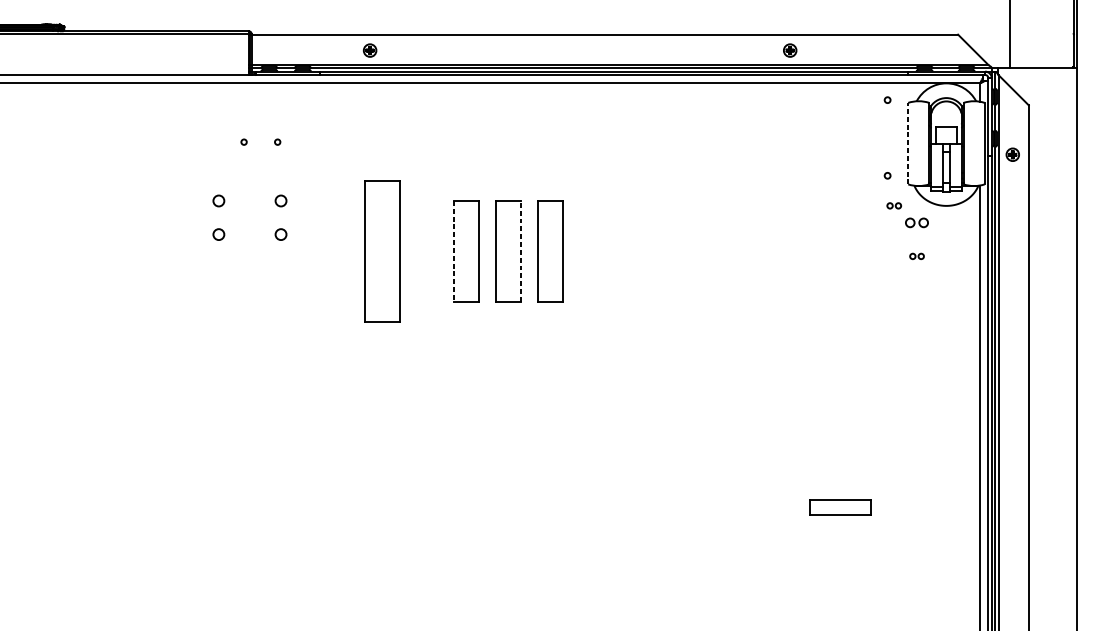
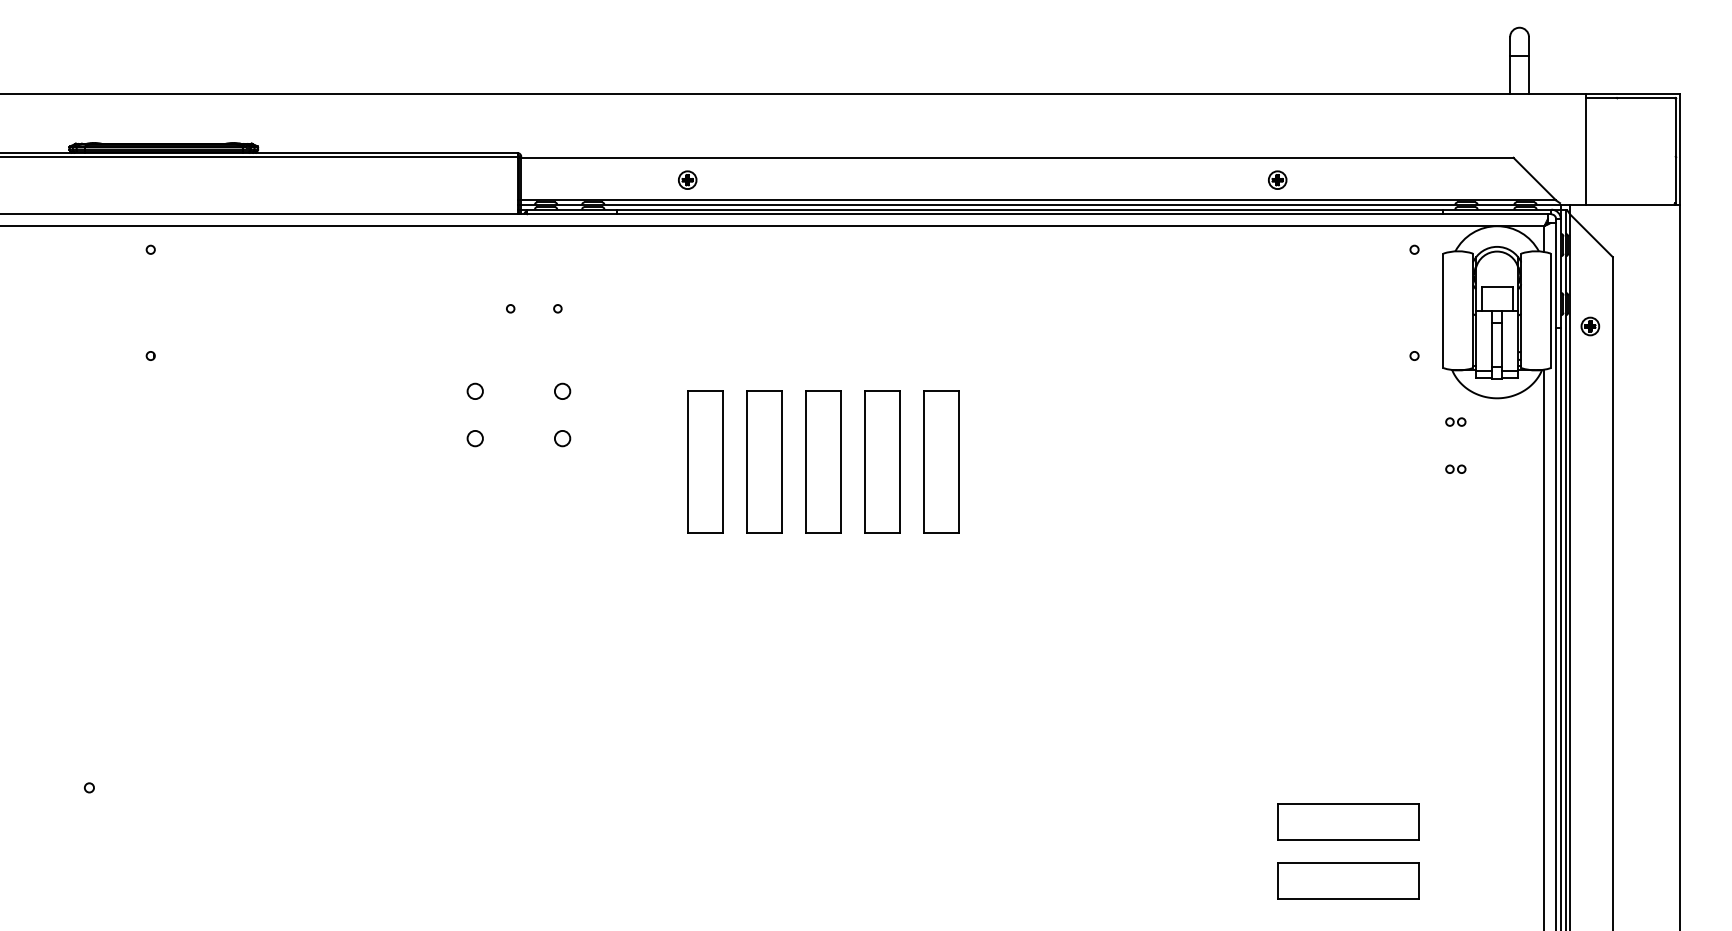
line: (908, 143) -> (1443, 310), dashed -> solid
part: (894, 205) -> (1423, 397), removed
part: (916, 222) -> (1455, 421), size x0.62
part: (382, 250) -> (705, 461), size x0.71
part: (424, 250) -> (764, 461), added
line: (454, 251) -> (805, 462), dashed -> solid
line: (521, 251) -> (900, 462), dashed -> solid
part: (840, 507) -> (1348, 821), size x1.67
part: (840, 549) -> (1348, 880), added

